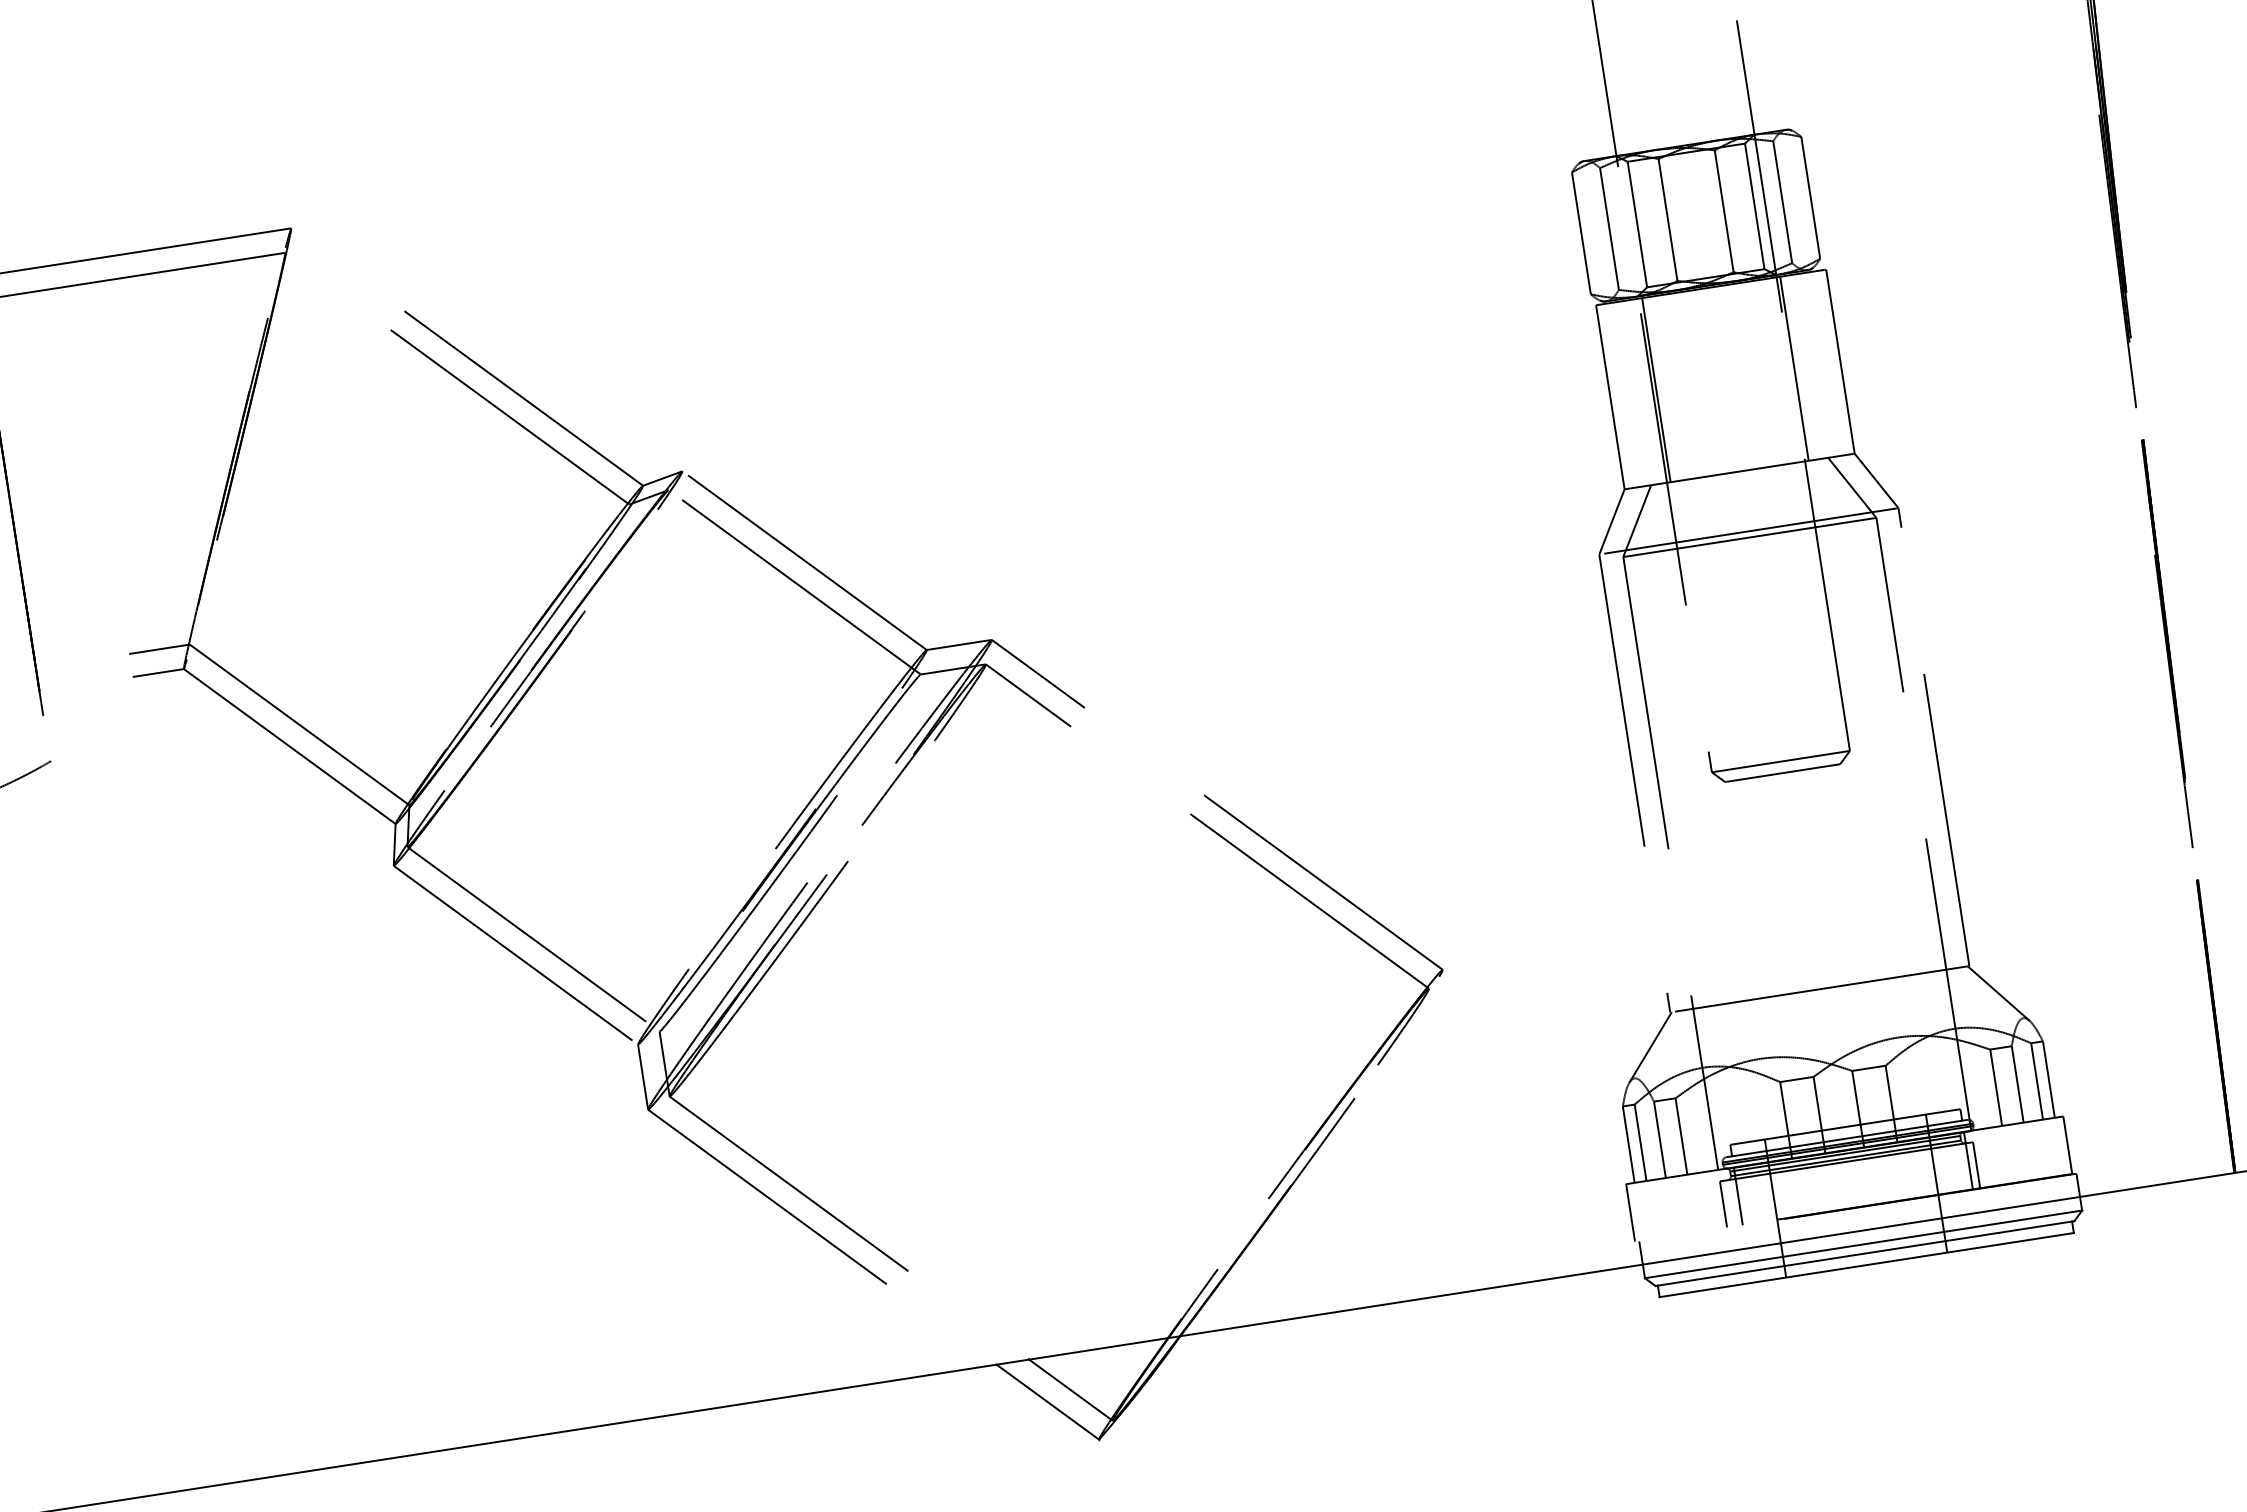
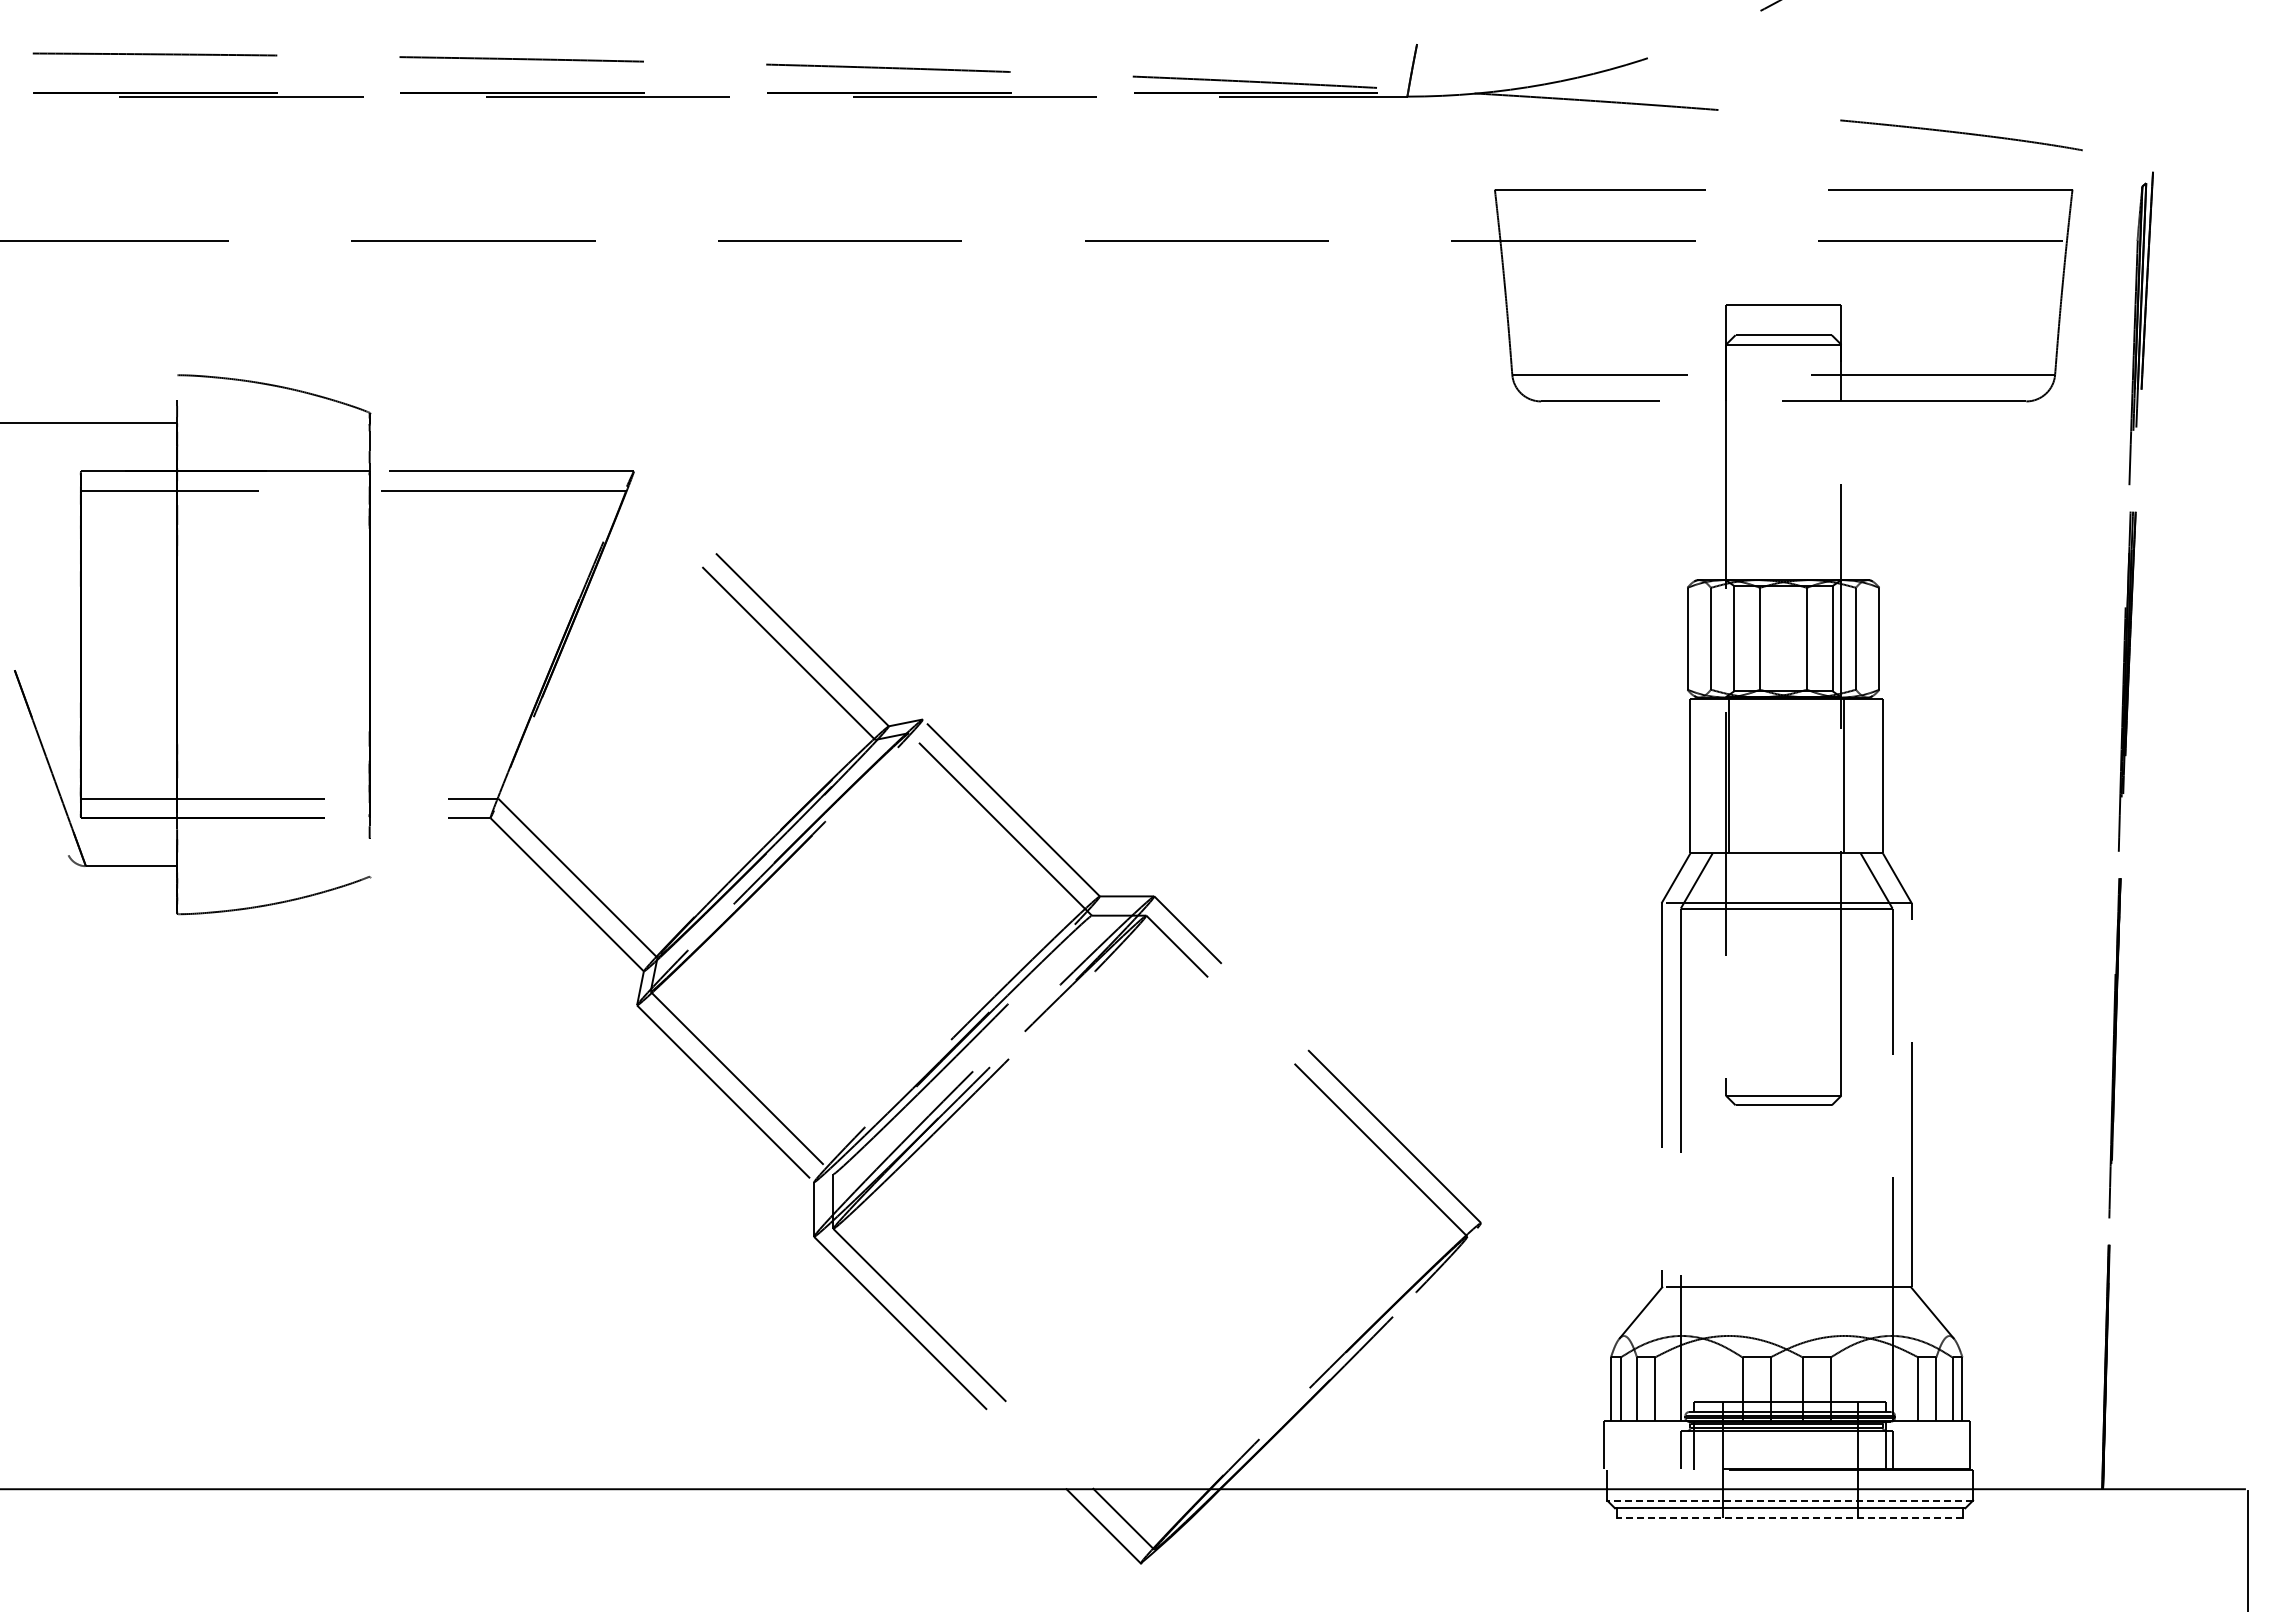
line: (1863, 1244) -> (1790, 1500), solid -> dashed
line: (1865, 1264) -> (1789, 1517), solid -> dashed

